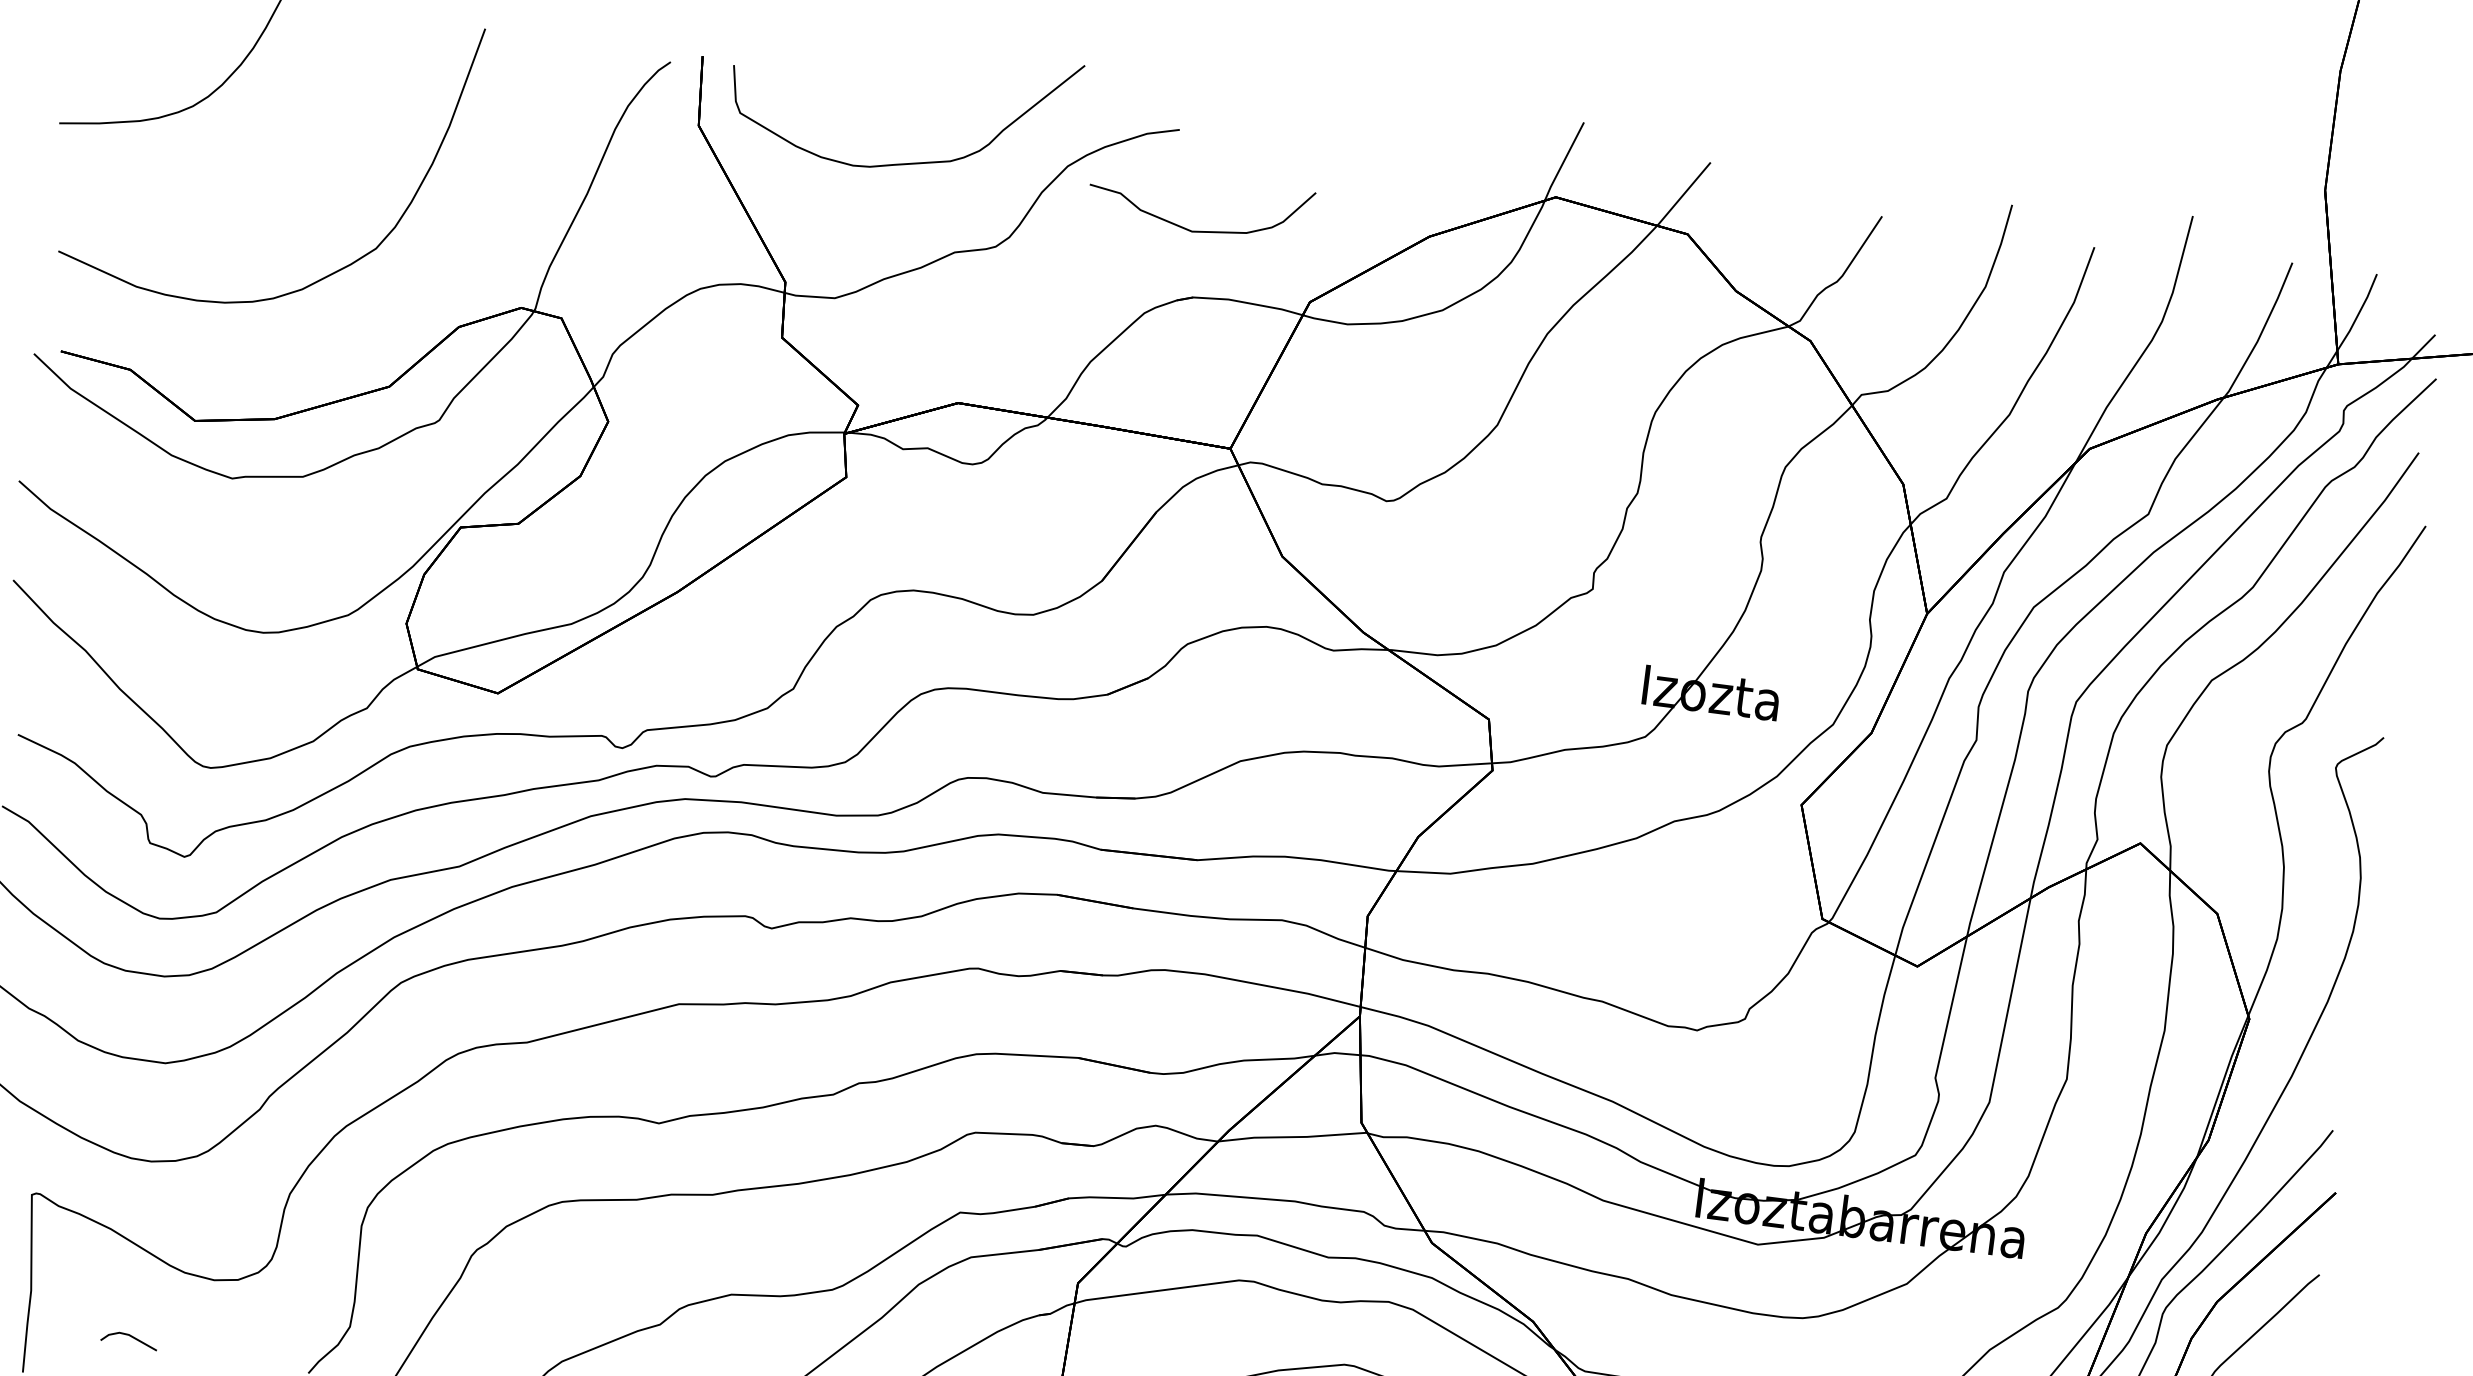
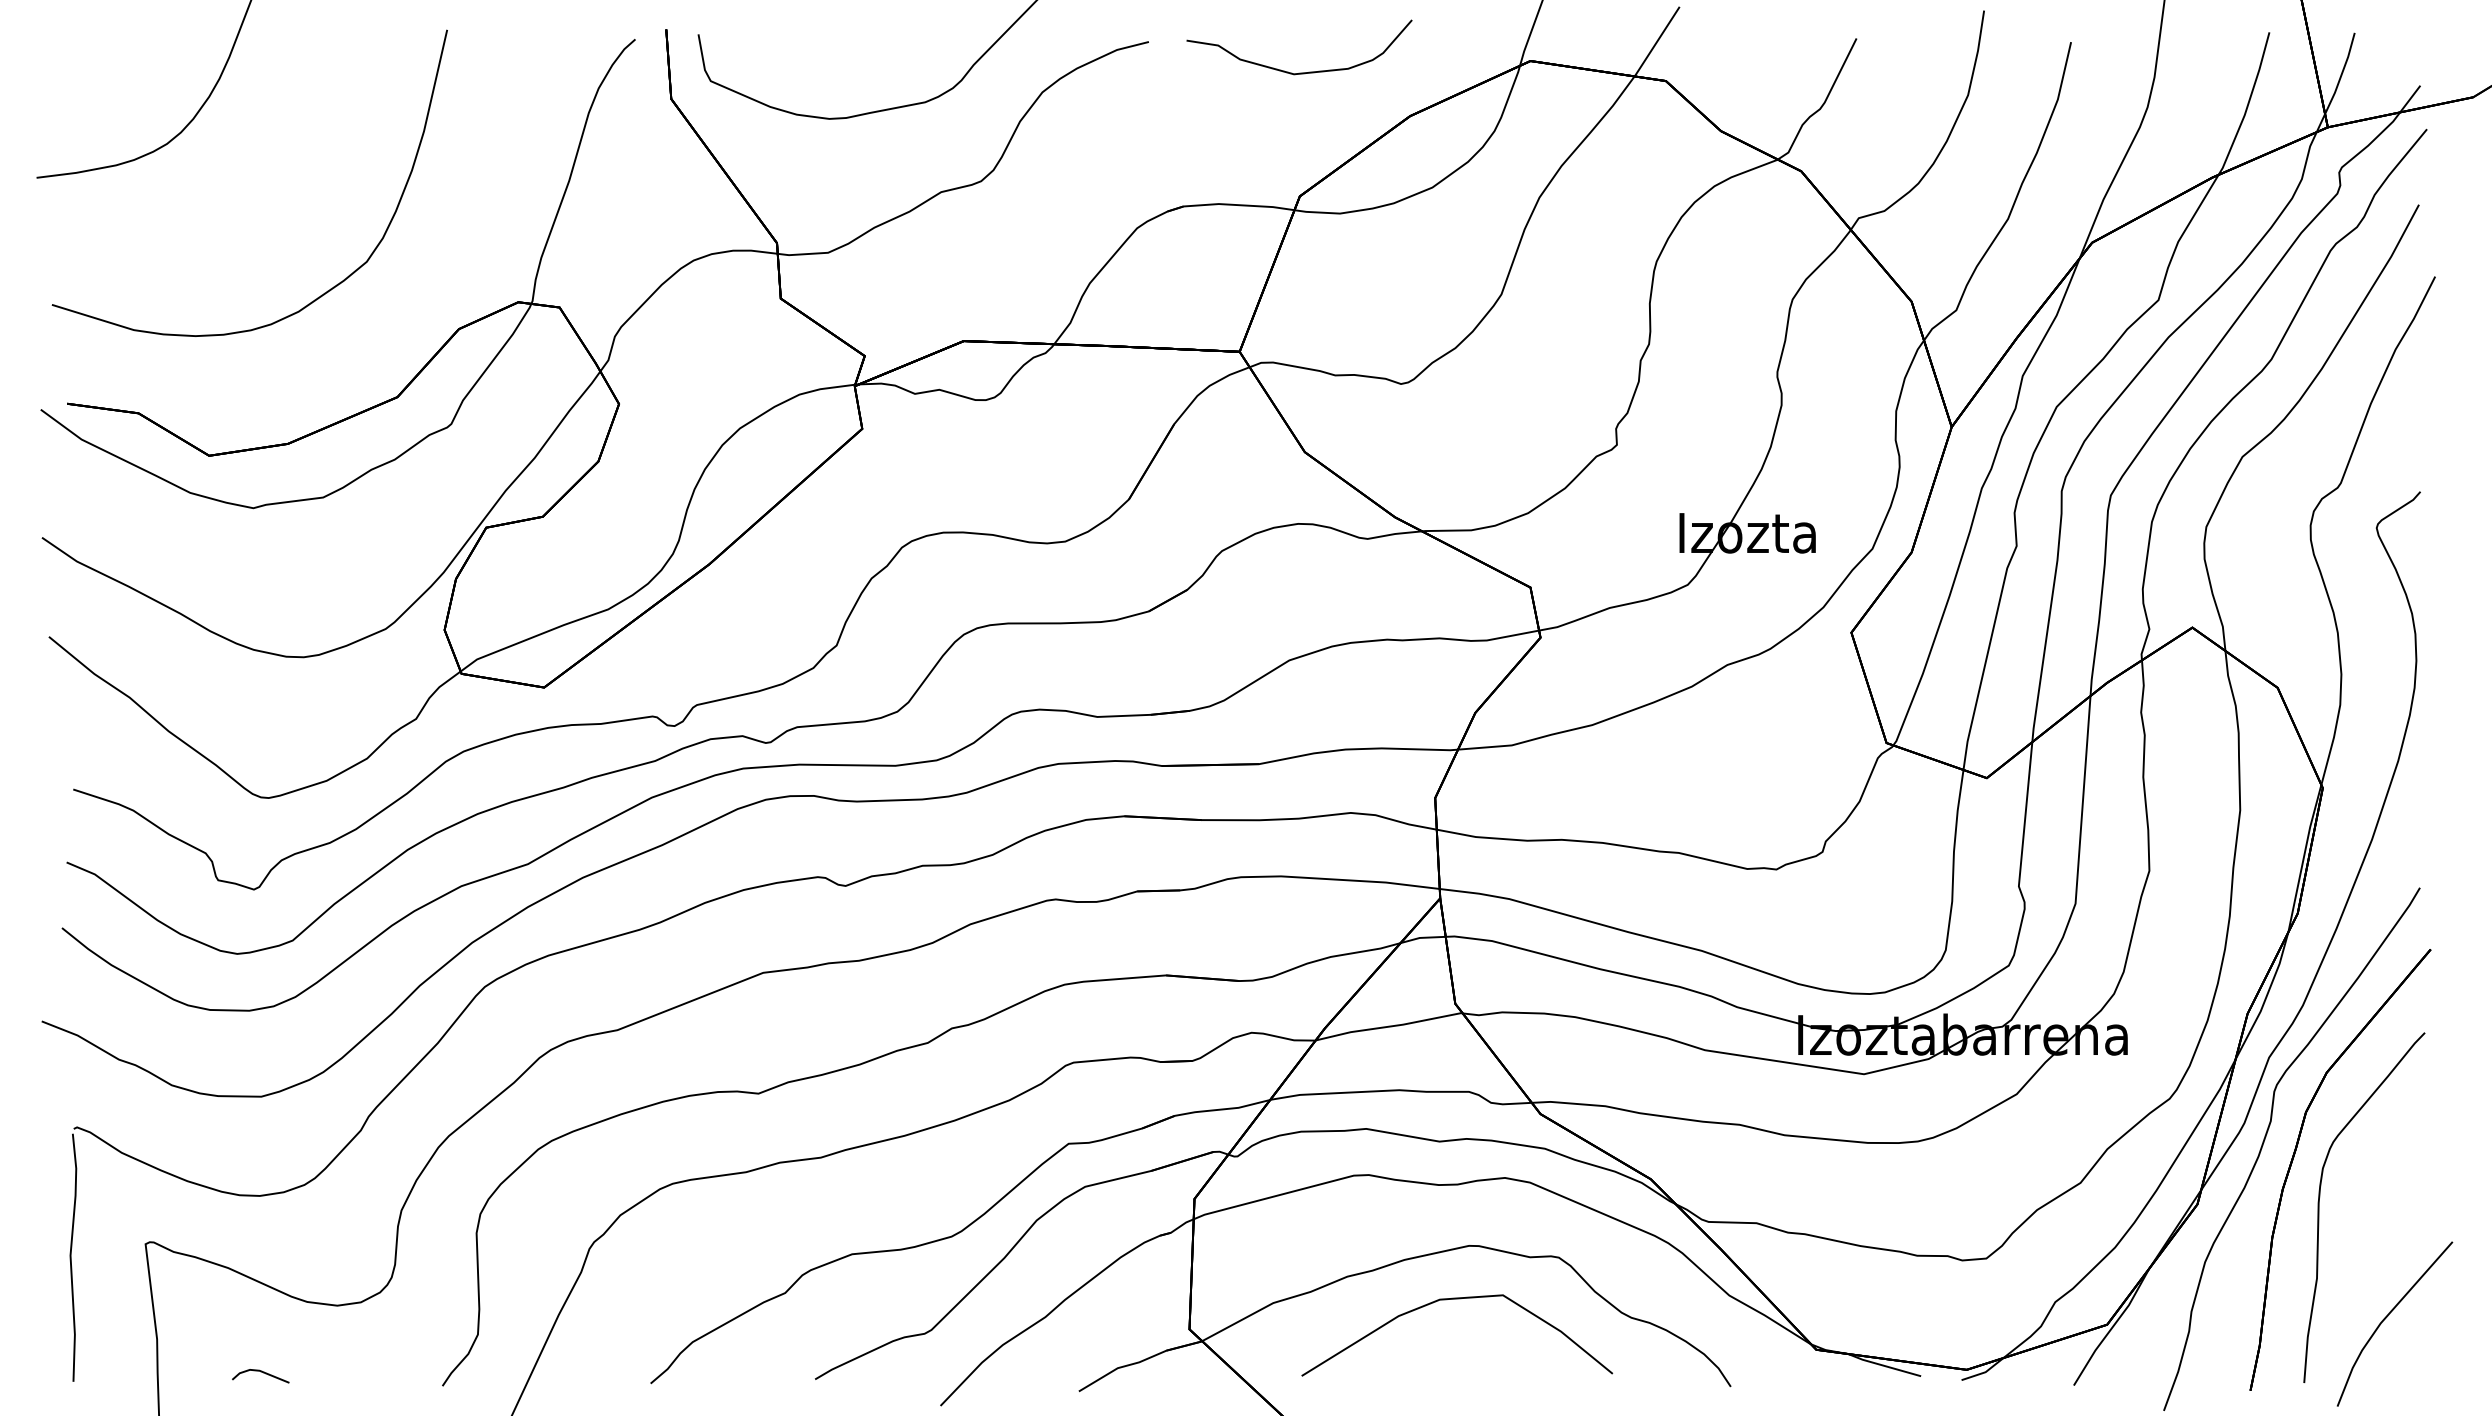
part: (1197, 230) -> (1299, 72), moved

